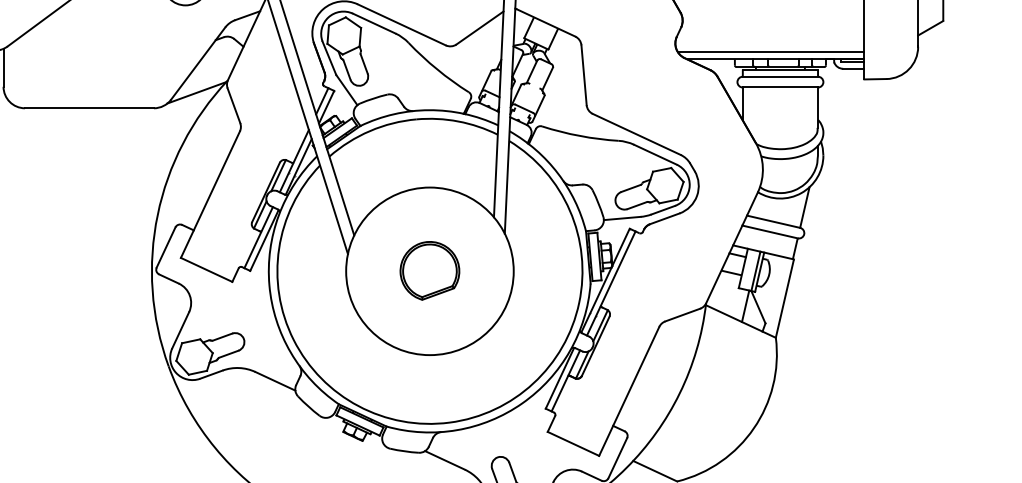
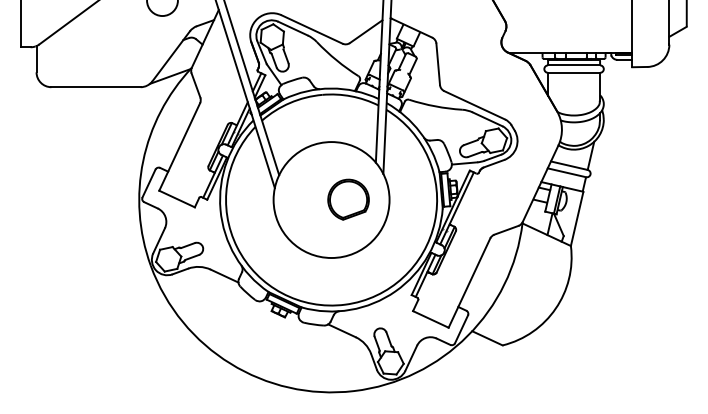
line: (770, 52) -> (567, 48), removed
part: (429, 270) -> (348, 199), moved

